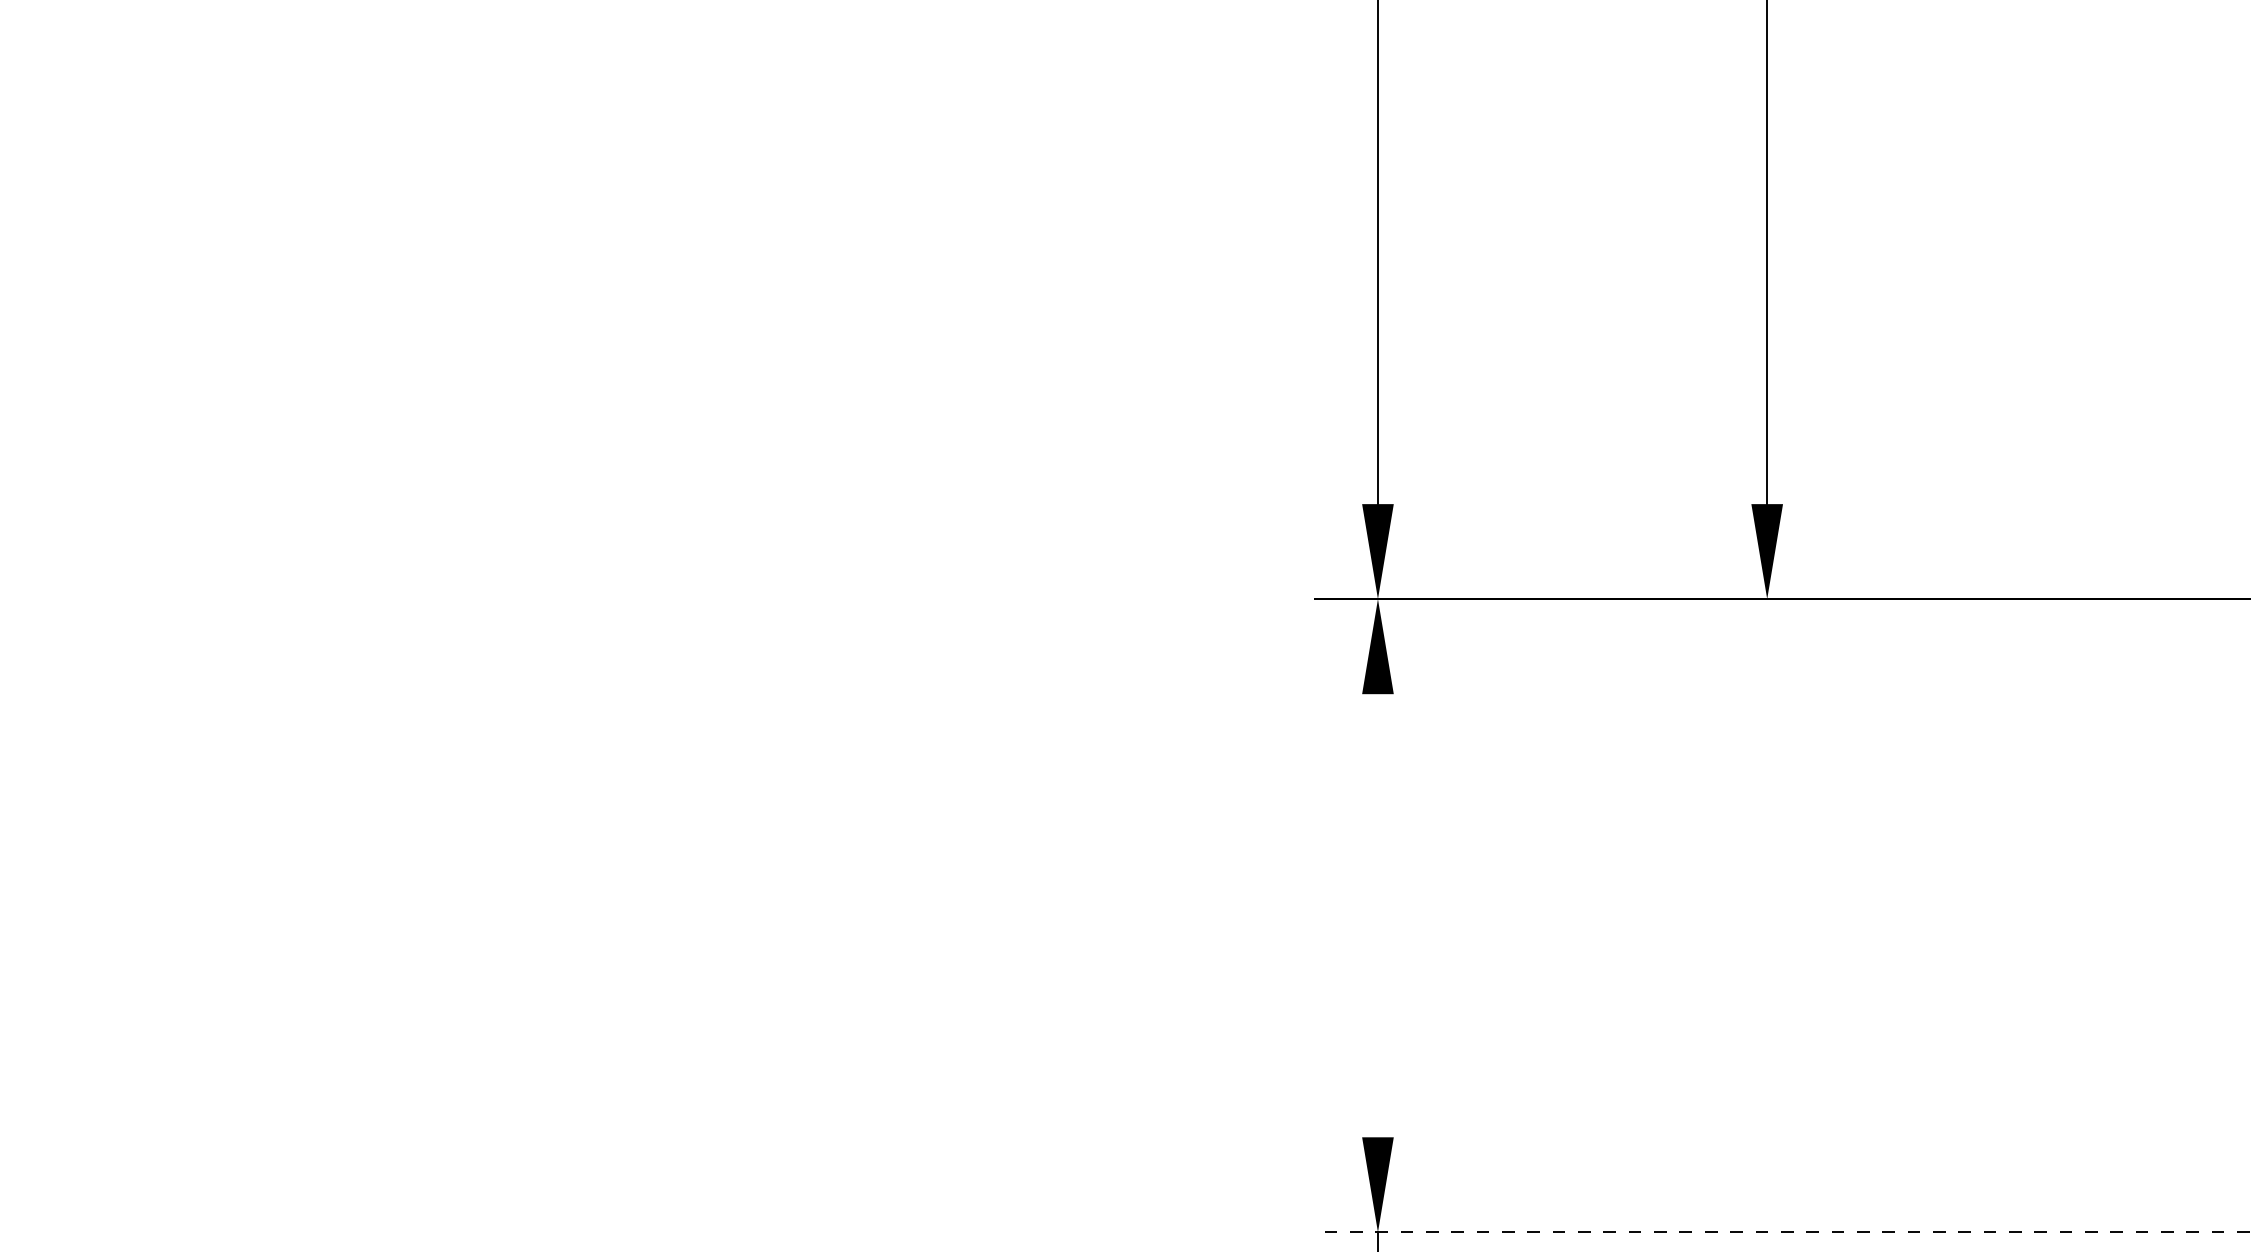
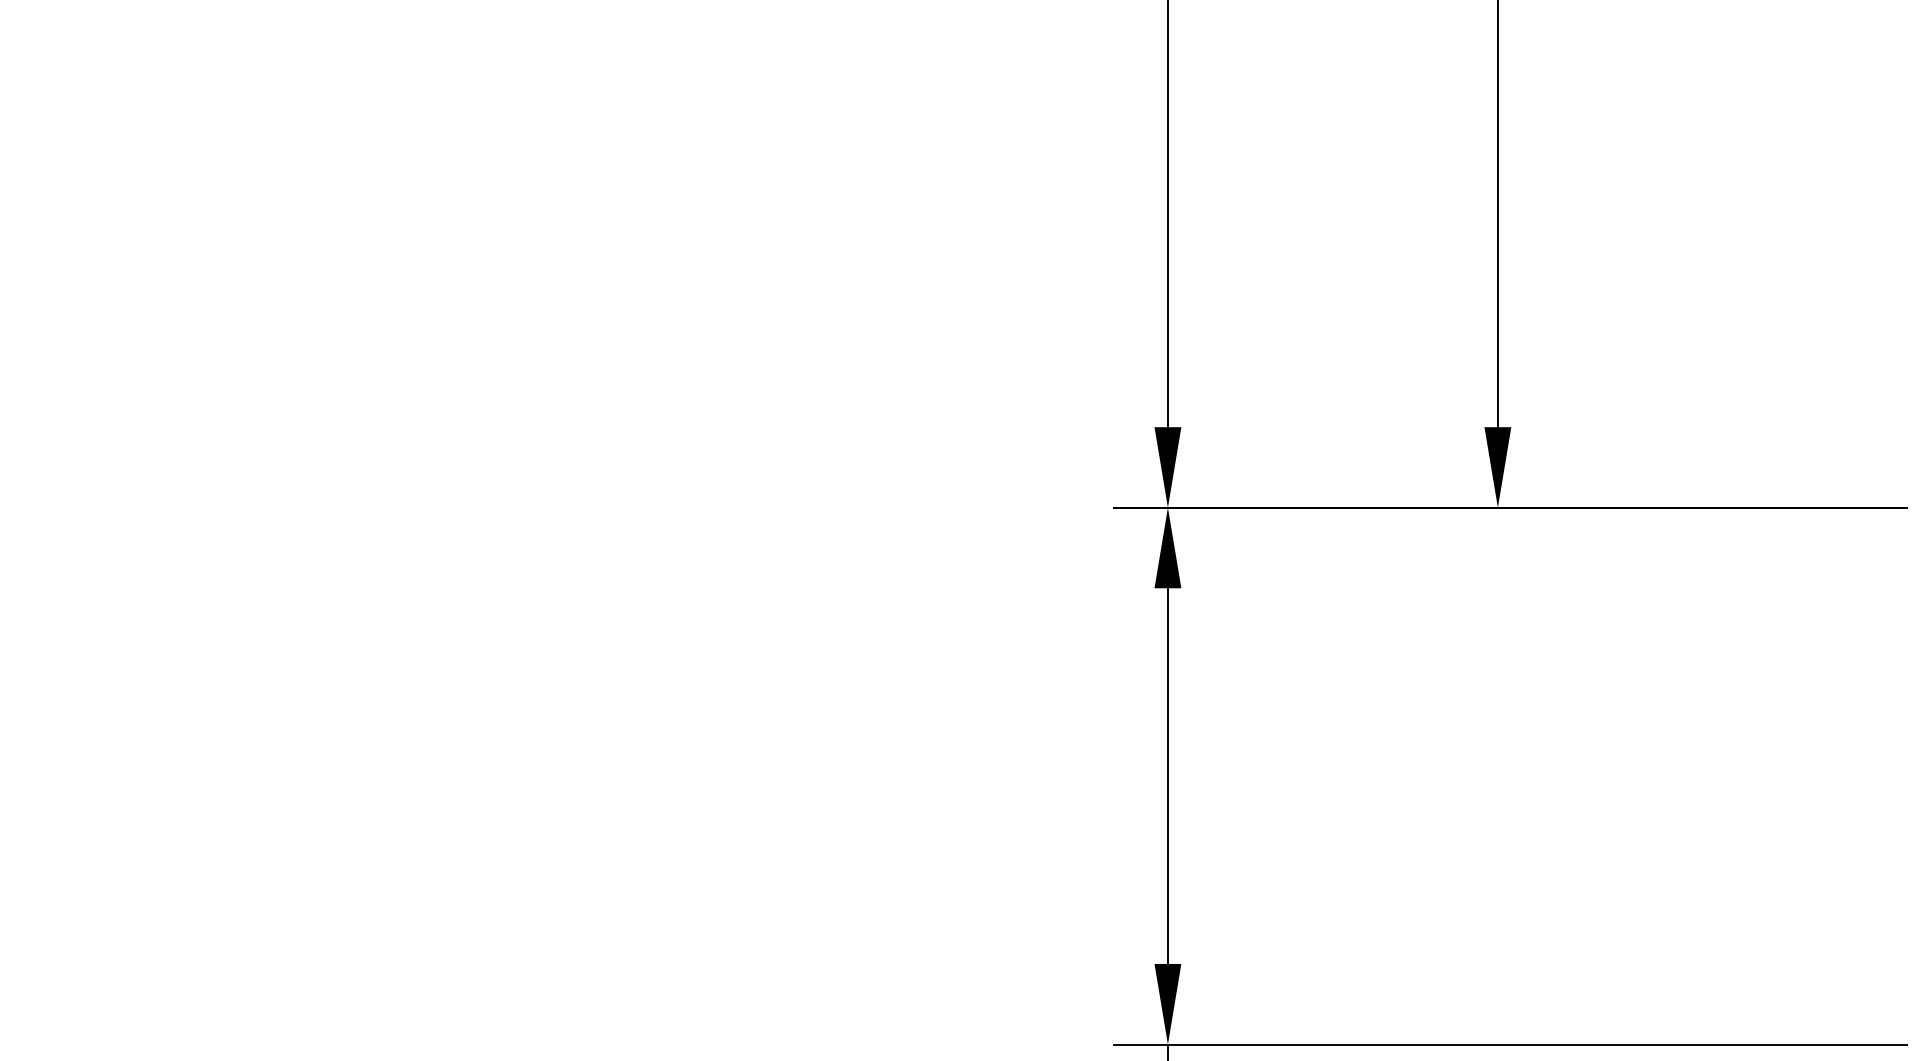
line: (1377, 915) -> (1167, 775), added
line: (1782, 1232) -> (1510, 1044), dashed -> solid

